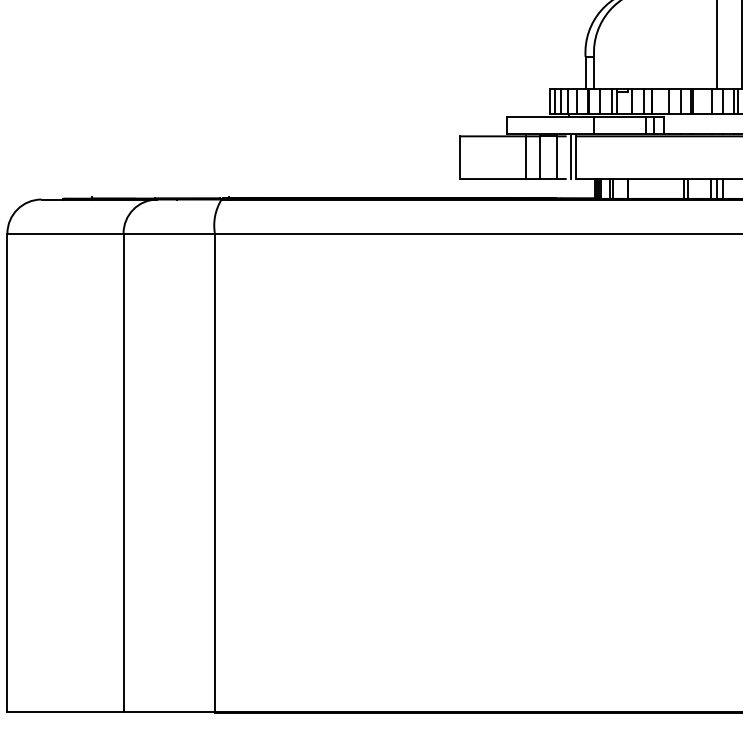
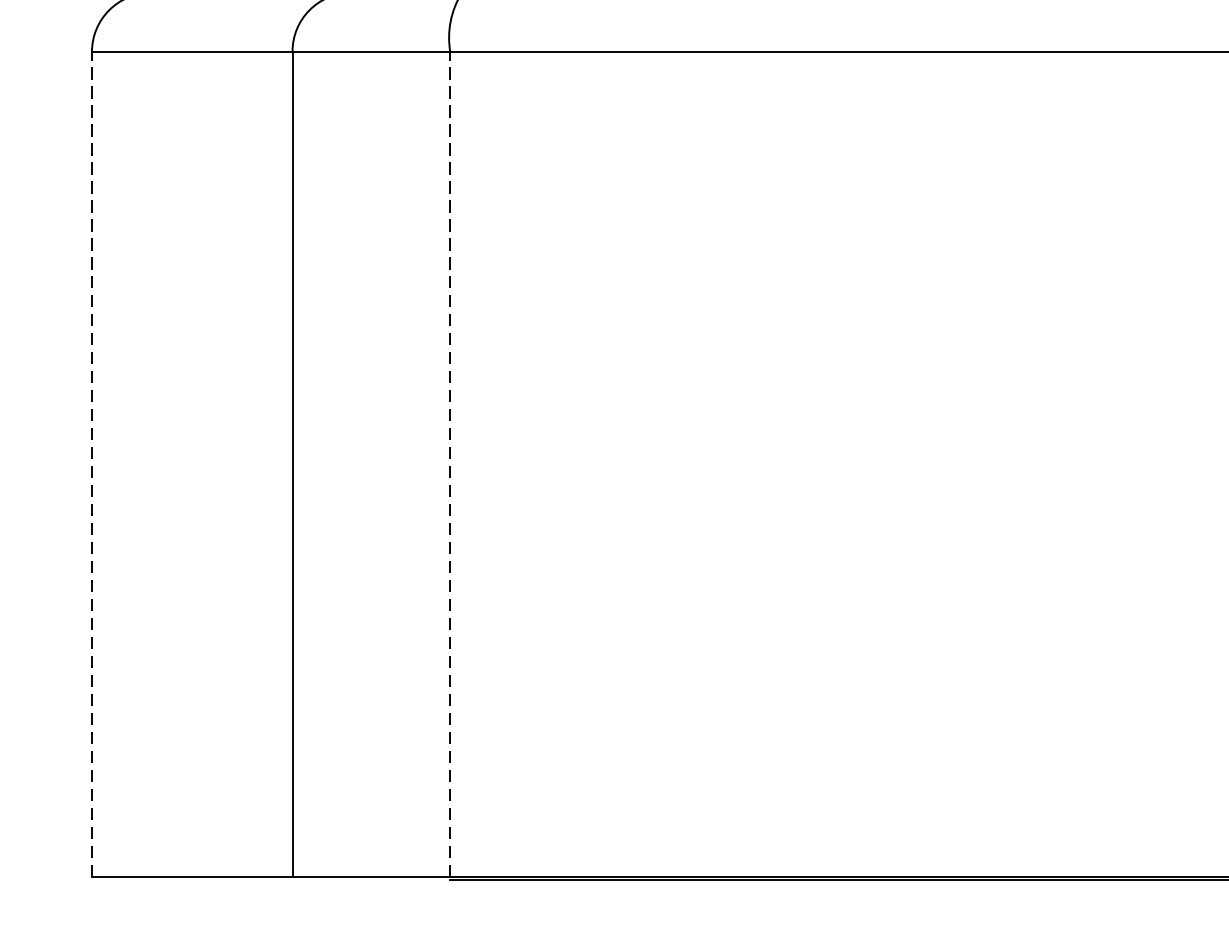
line: (7, 472) -> (92, 464), solid -> dashed
line: (214, 472) -> (449, 464), solid -> dashed

